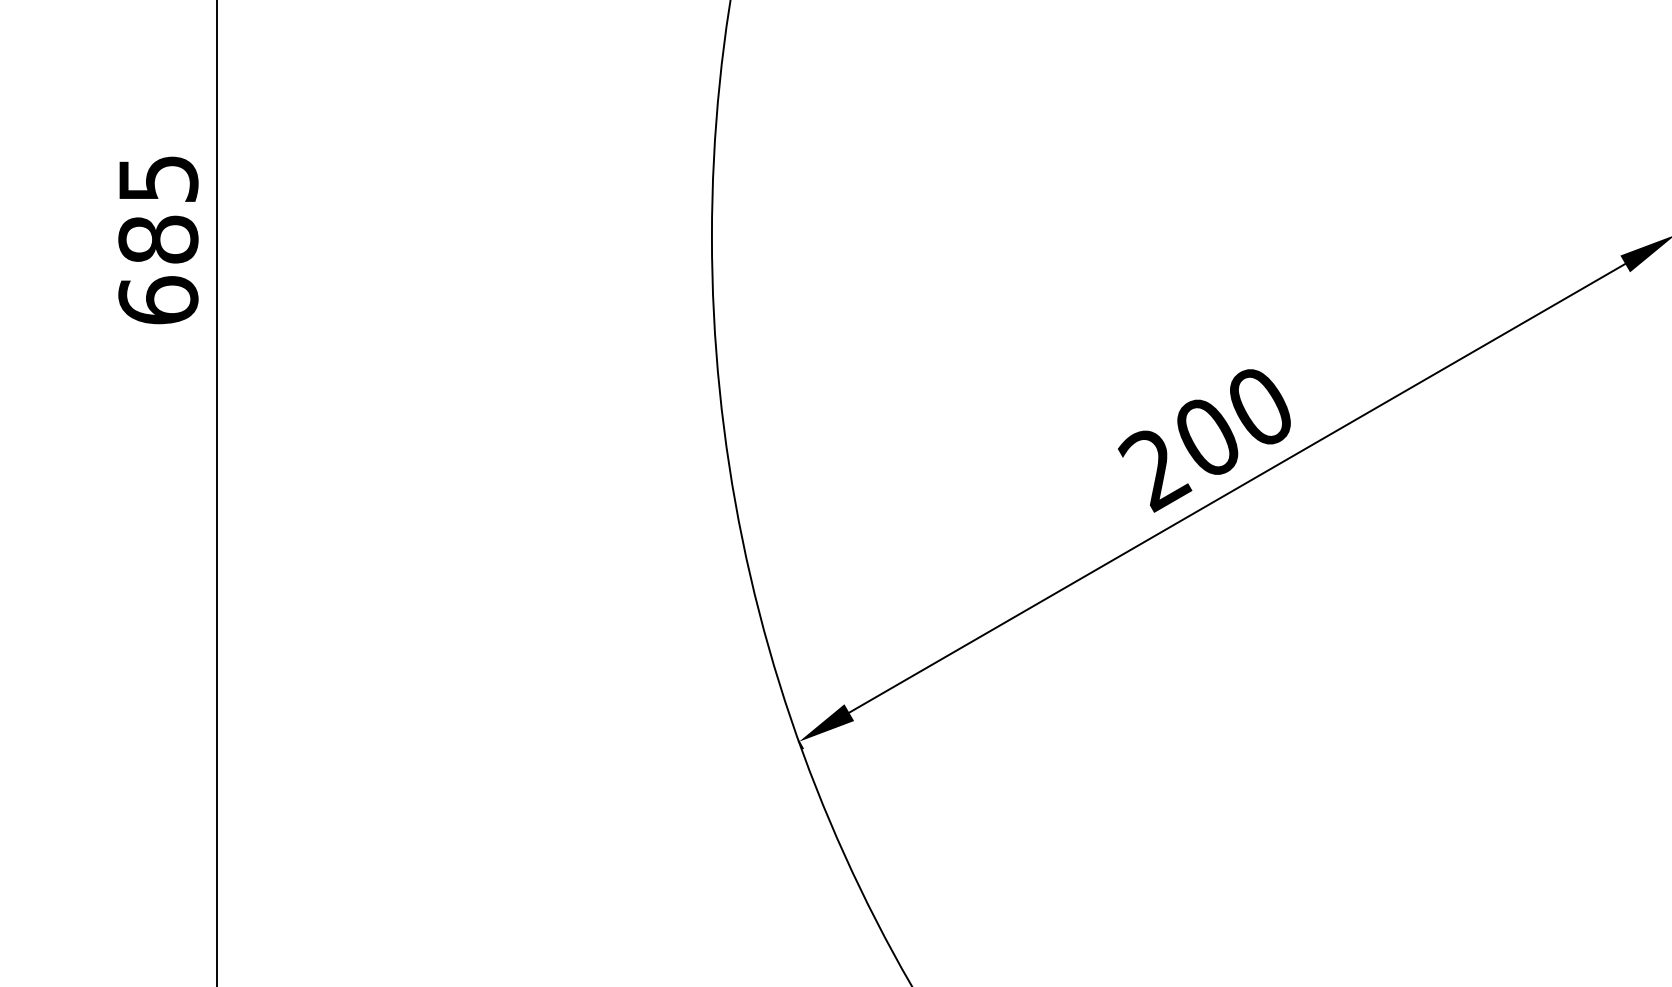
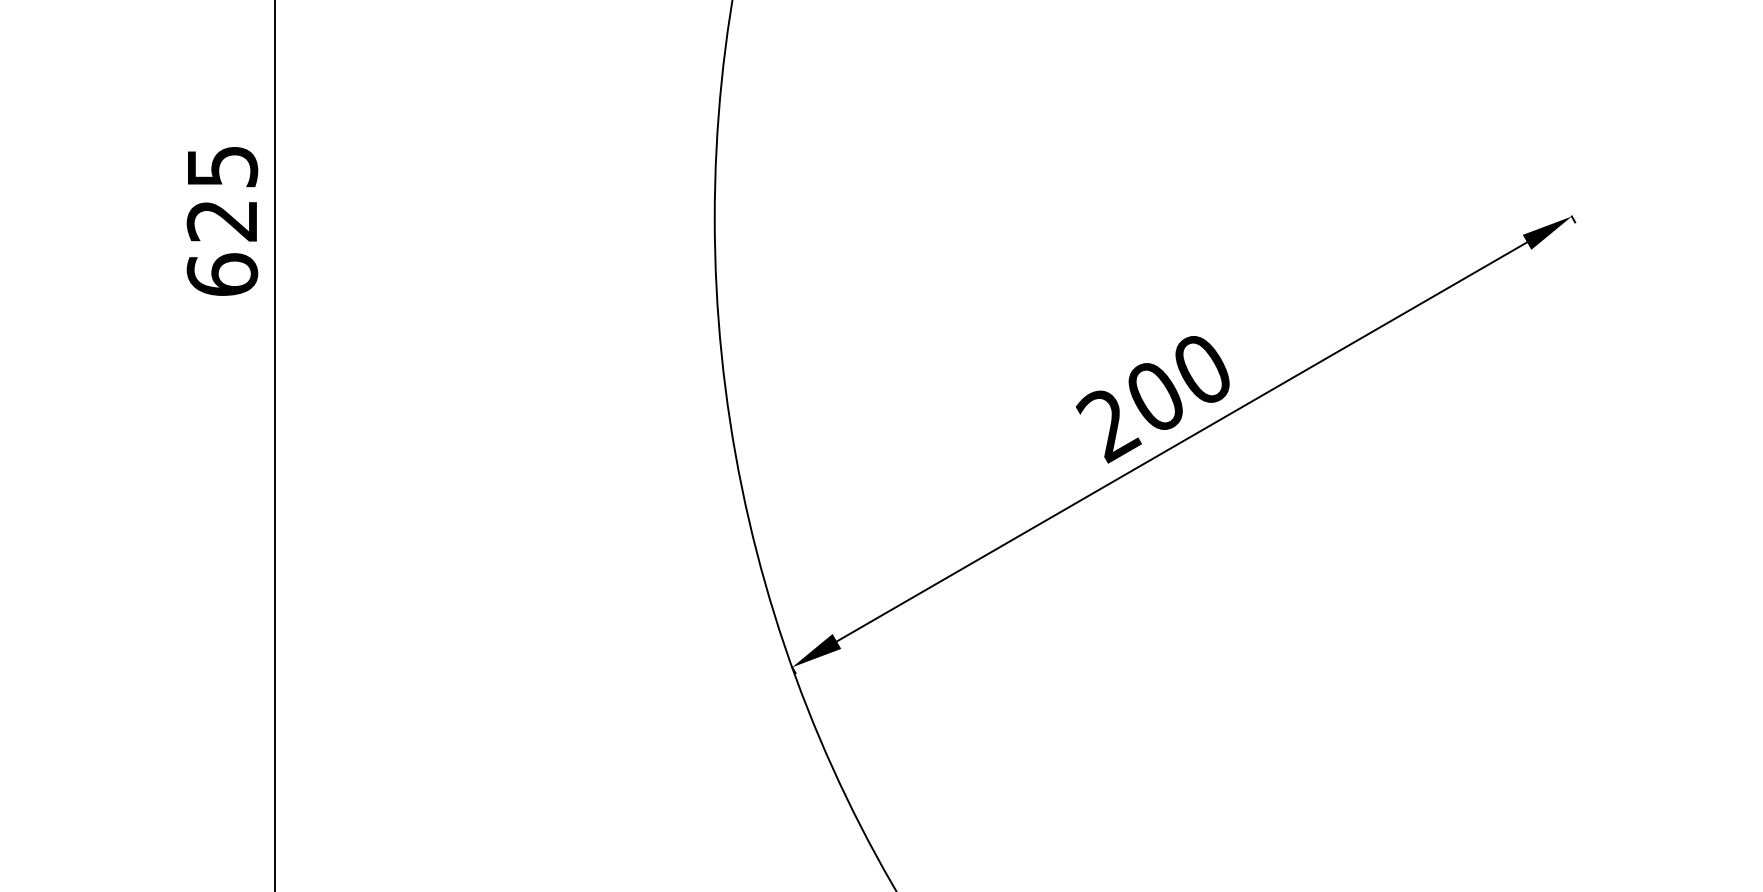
text: (158, 239) -> (222, 220), 685 -> 625

